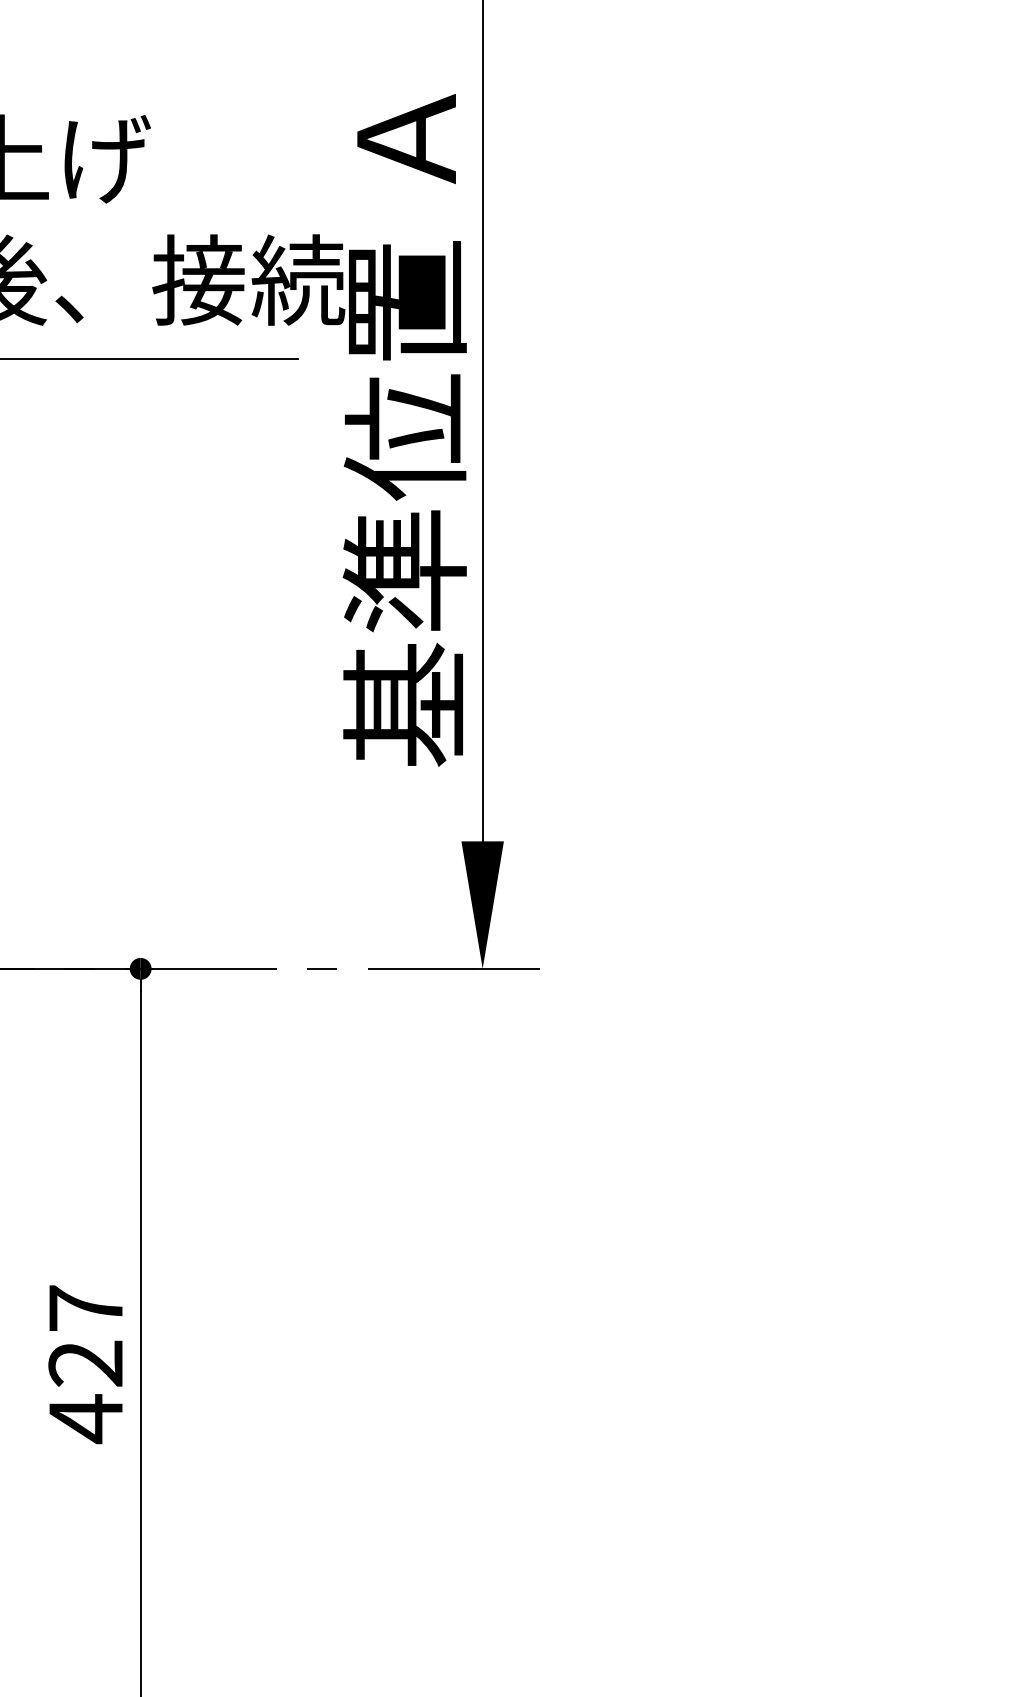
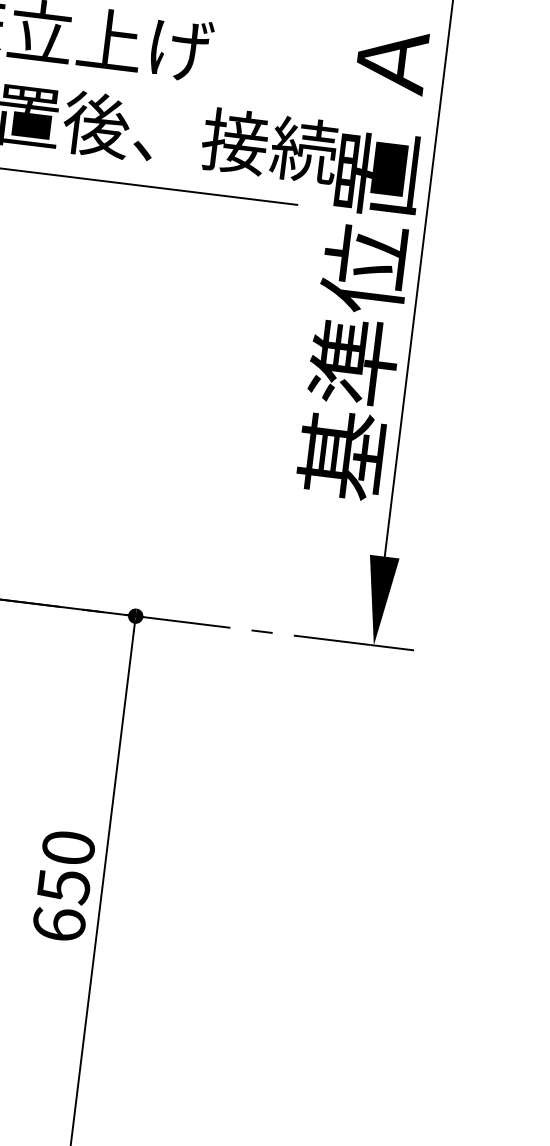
text: (85, 1364) -> (63, 886), 427 -> 650

